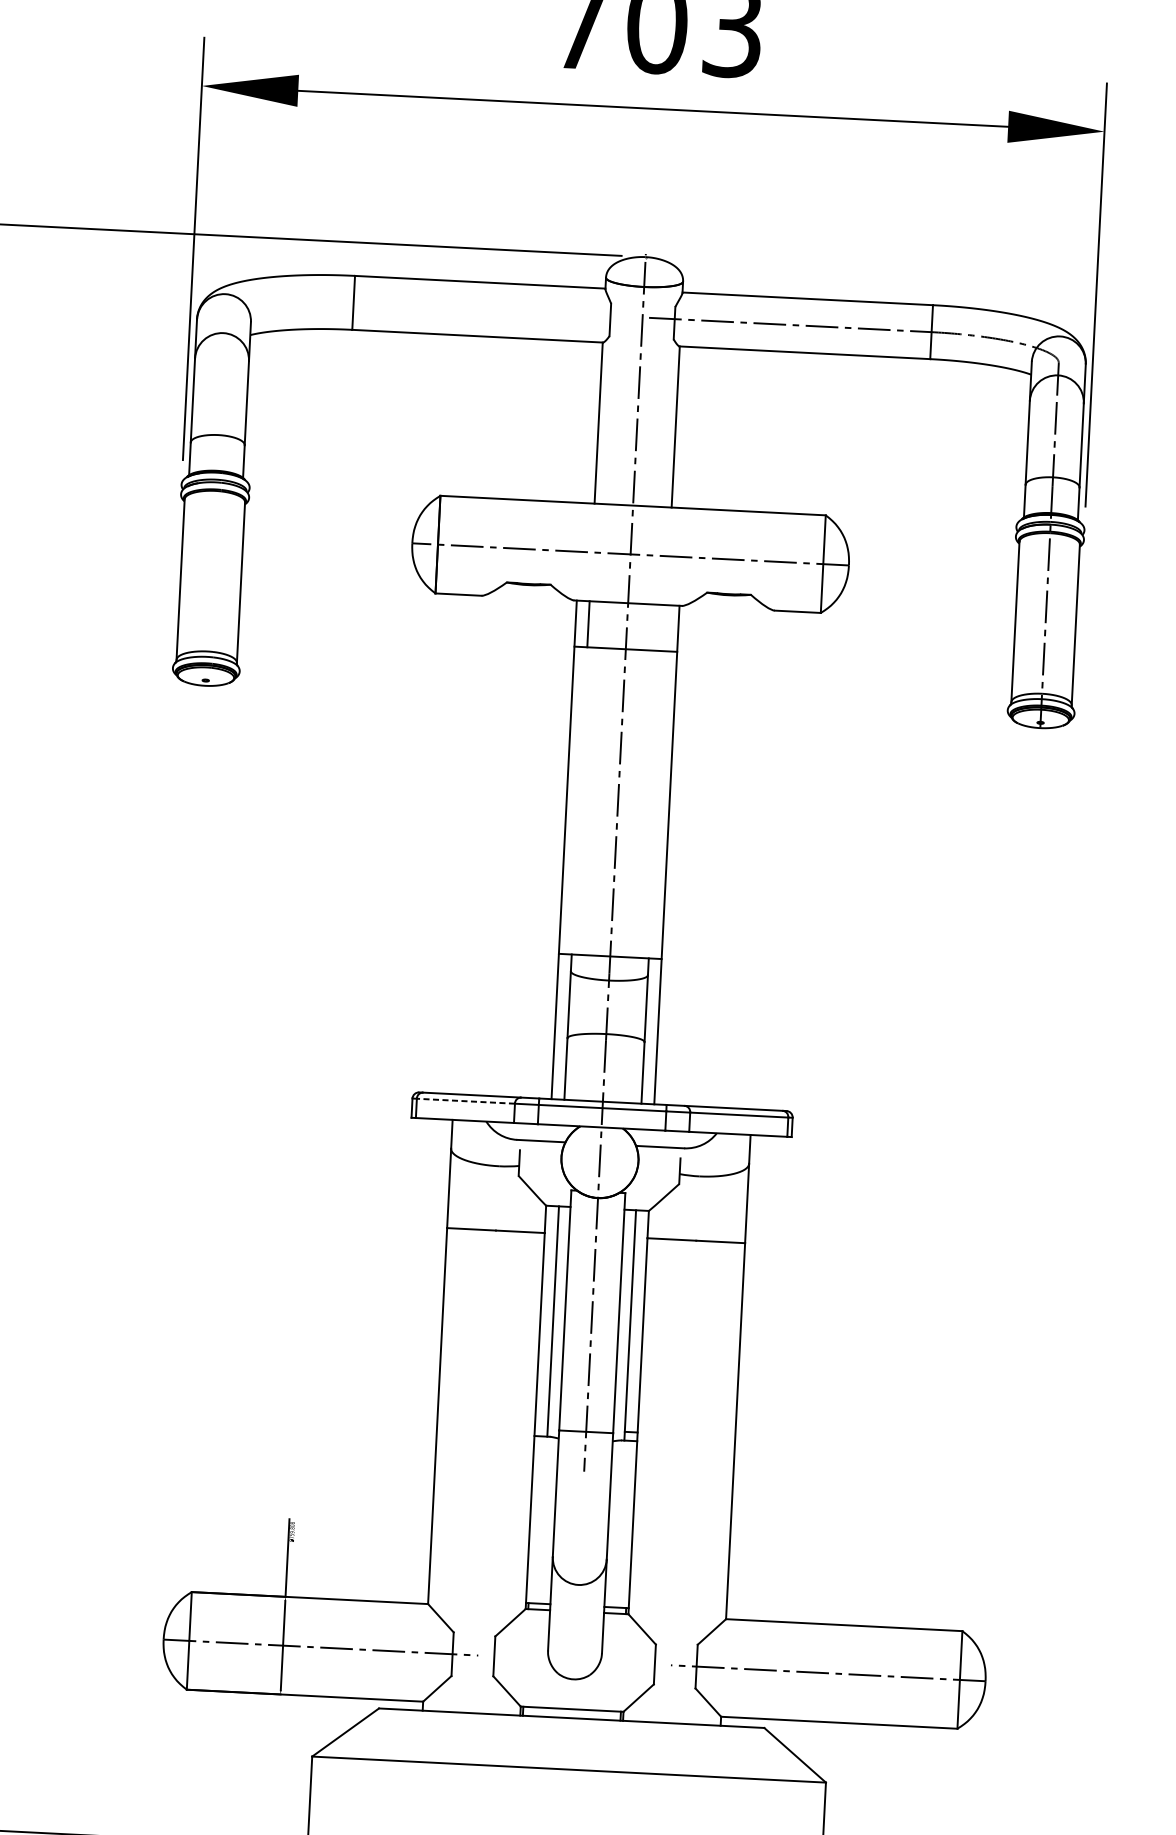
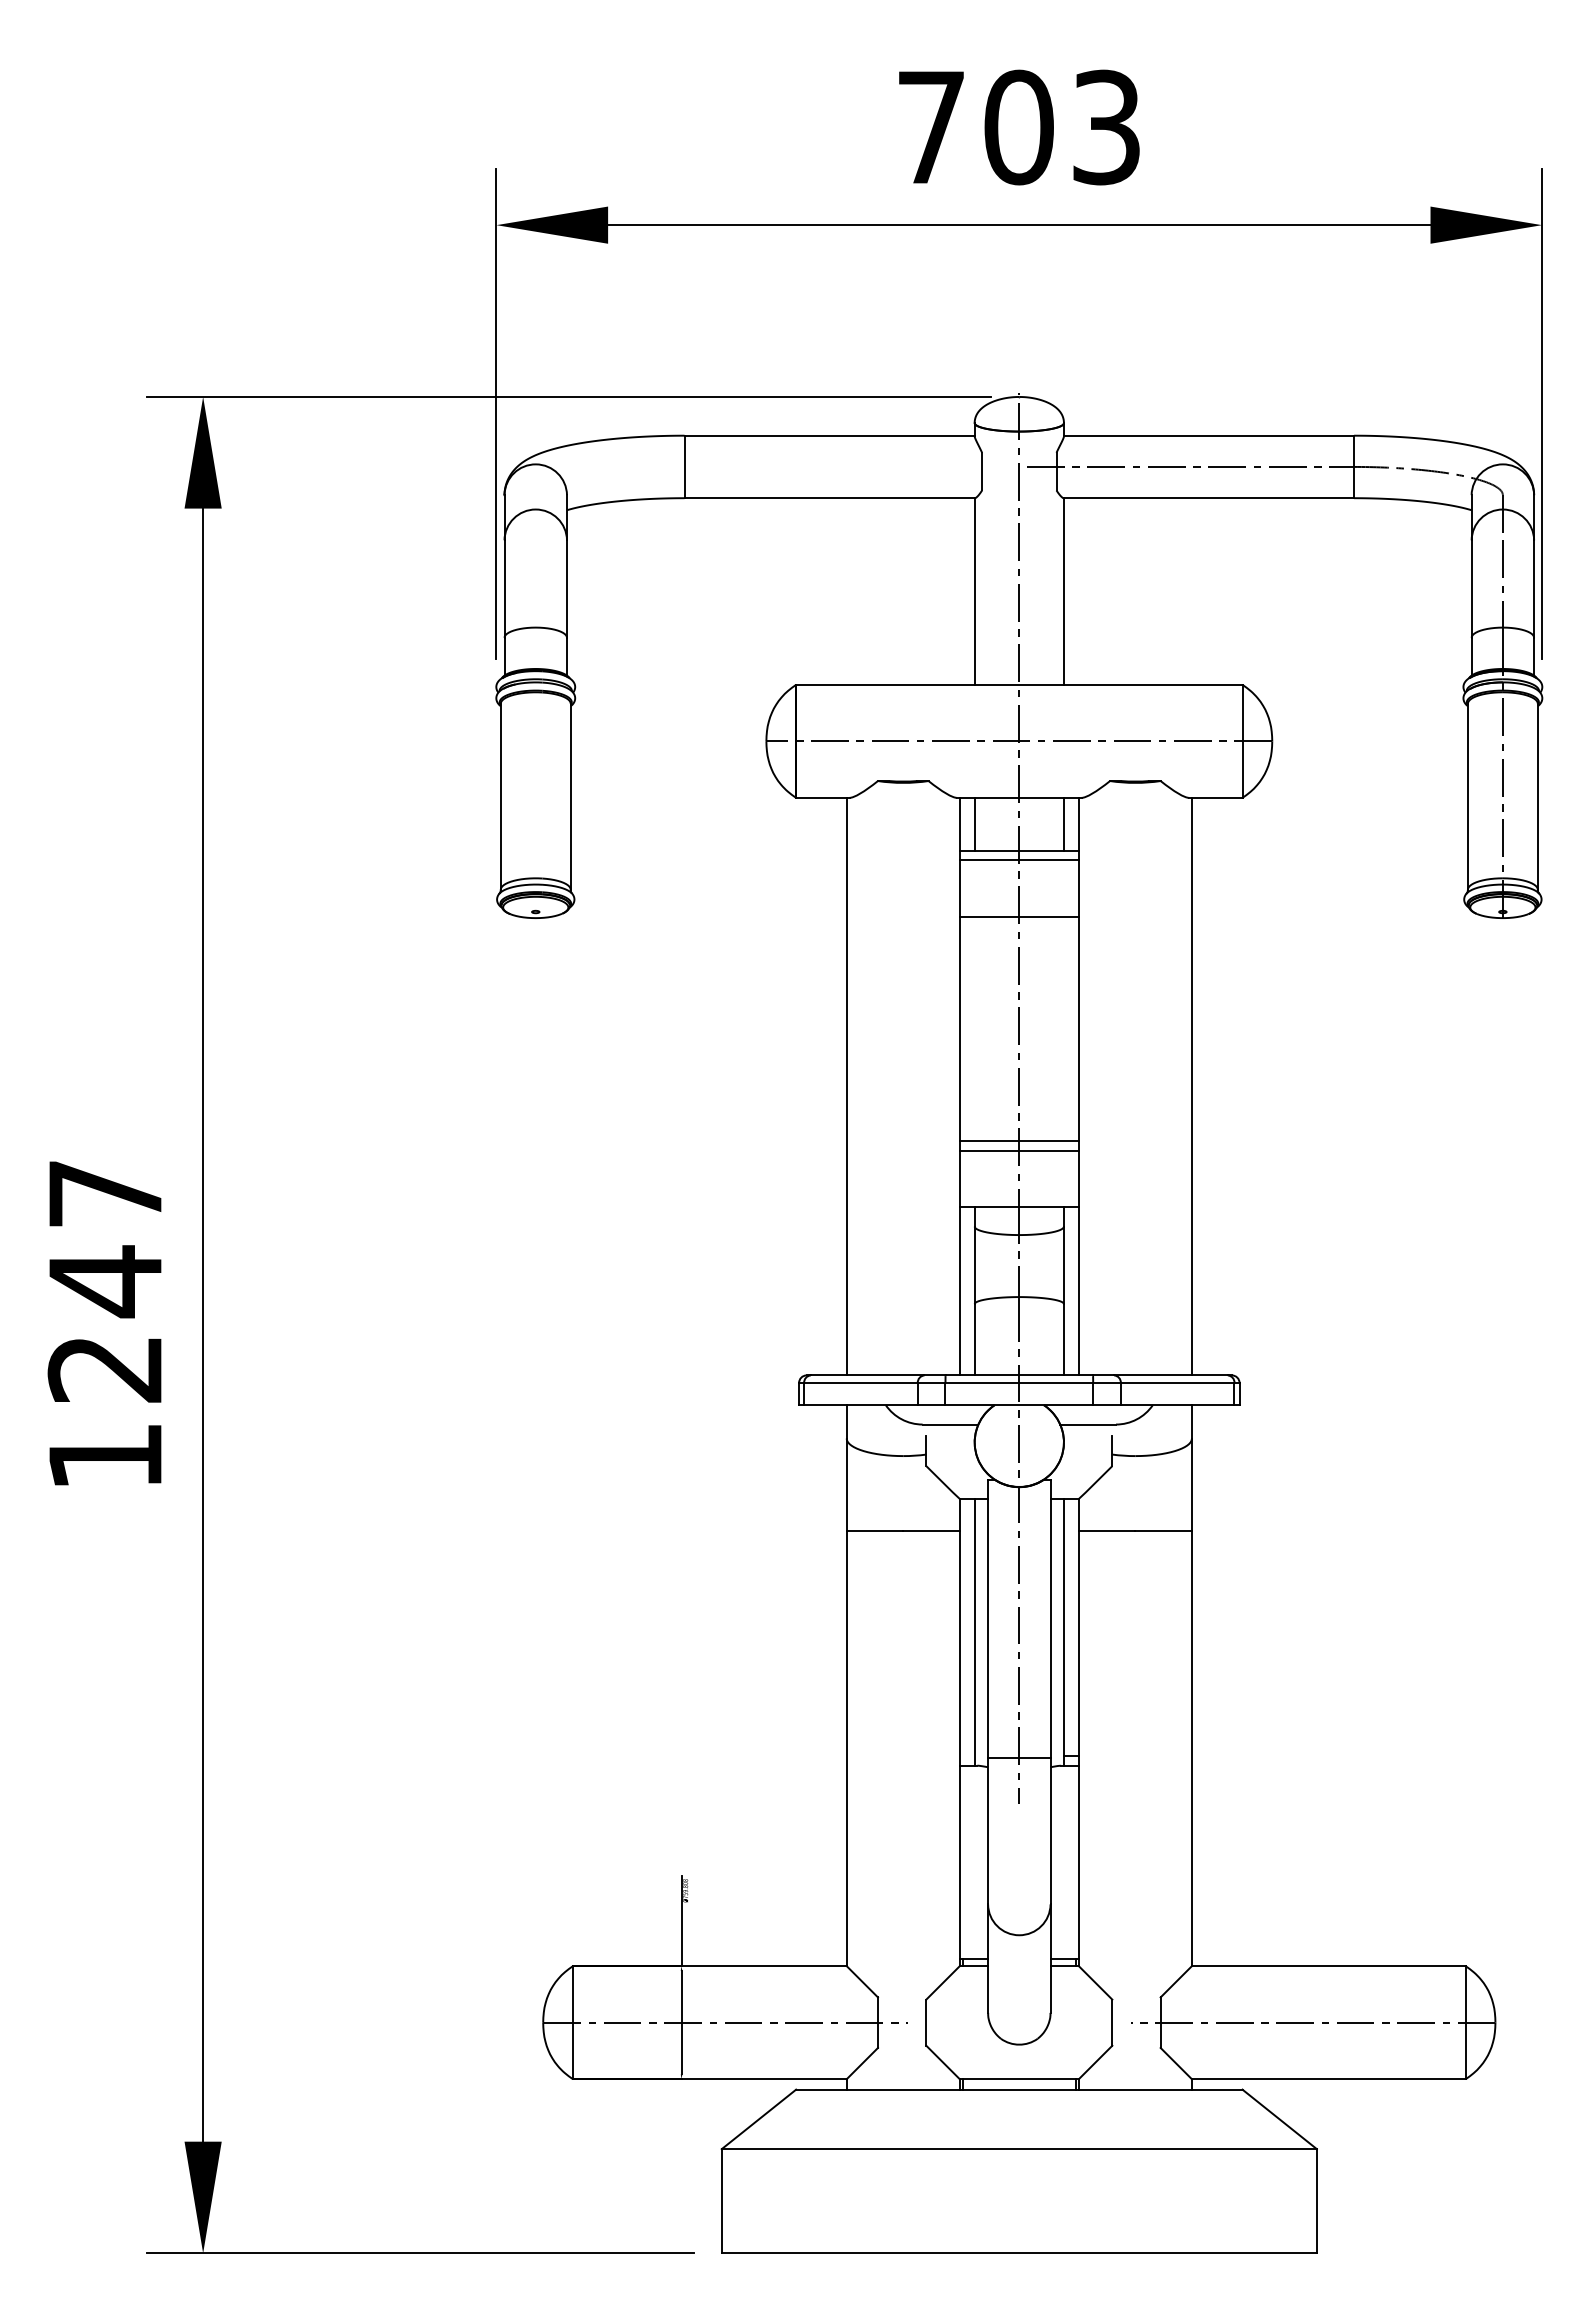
line: (665, 628) -> (1063, 824), added
line: (624, 657) -> (1018, 860), added
line: (622, 706) -> (1018, 917), added
line: (466, 844) -> (846, 1086), added
line: (764, 859) -> (1191, 1086), added
line: (612, 899) -> (1018, 1141), added
line: (612, 907) -> (1018, 1150), added
line: (466, 1100) -> (861, 1382), dashed -> solid

